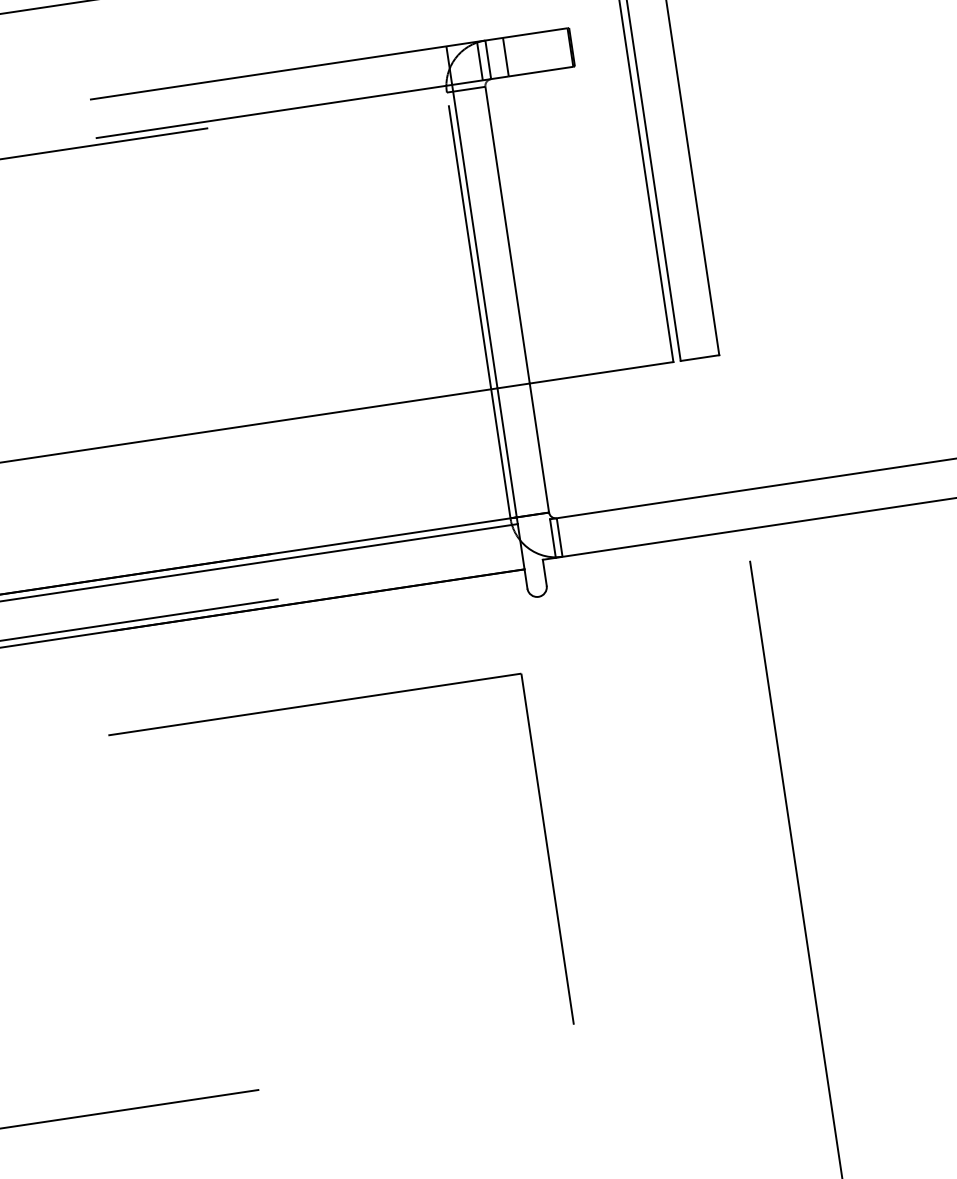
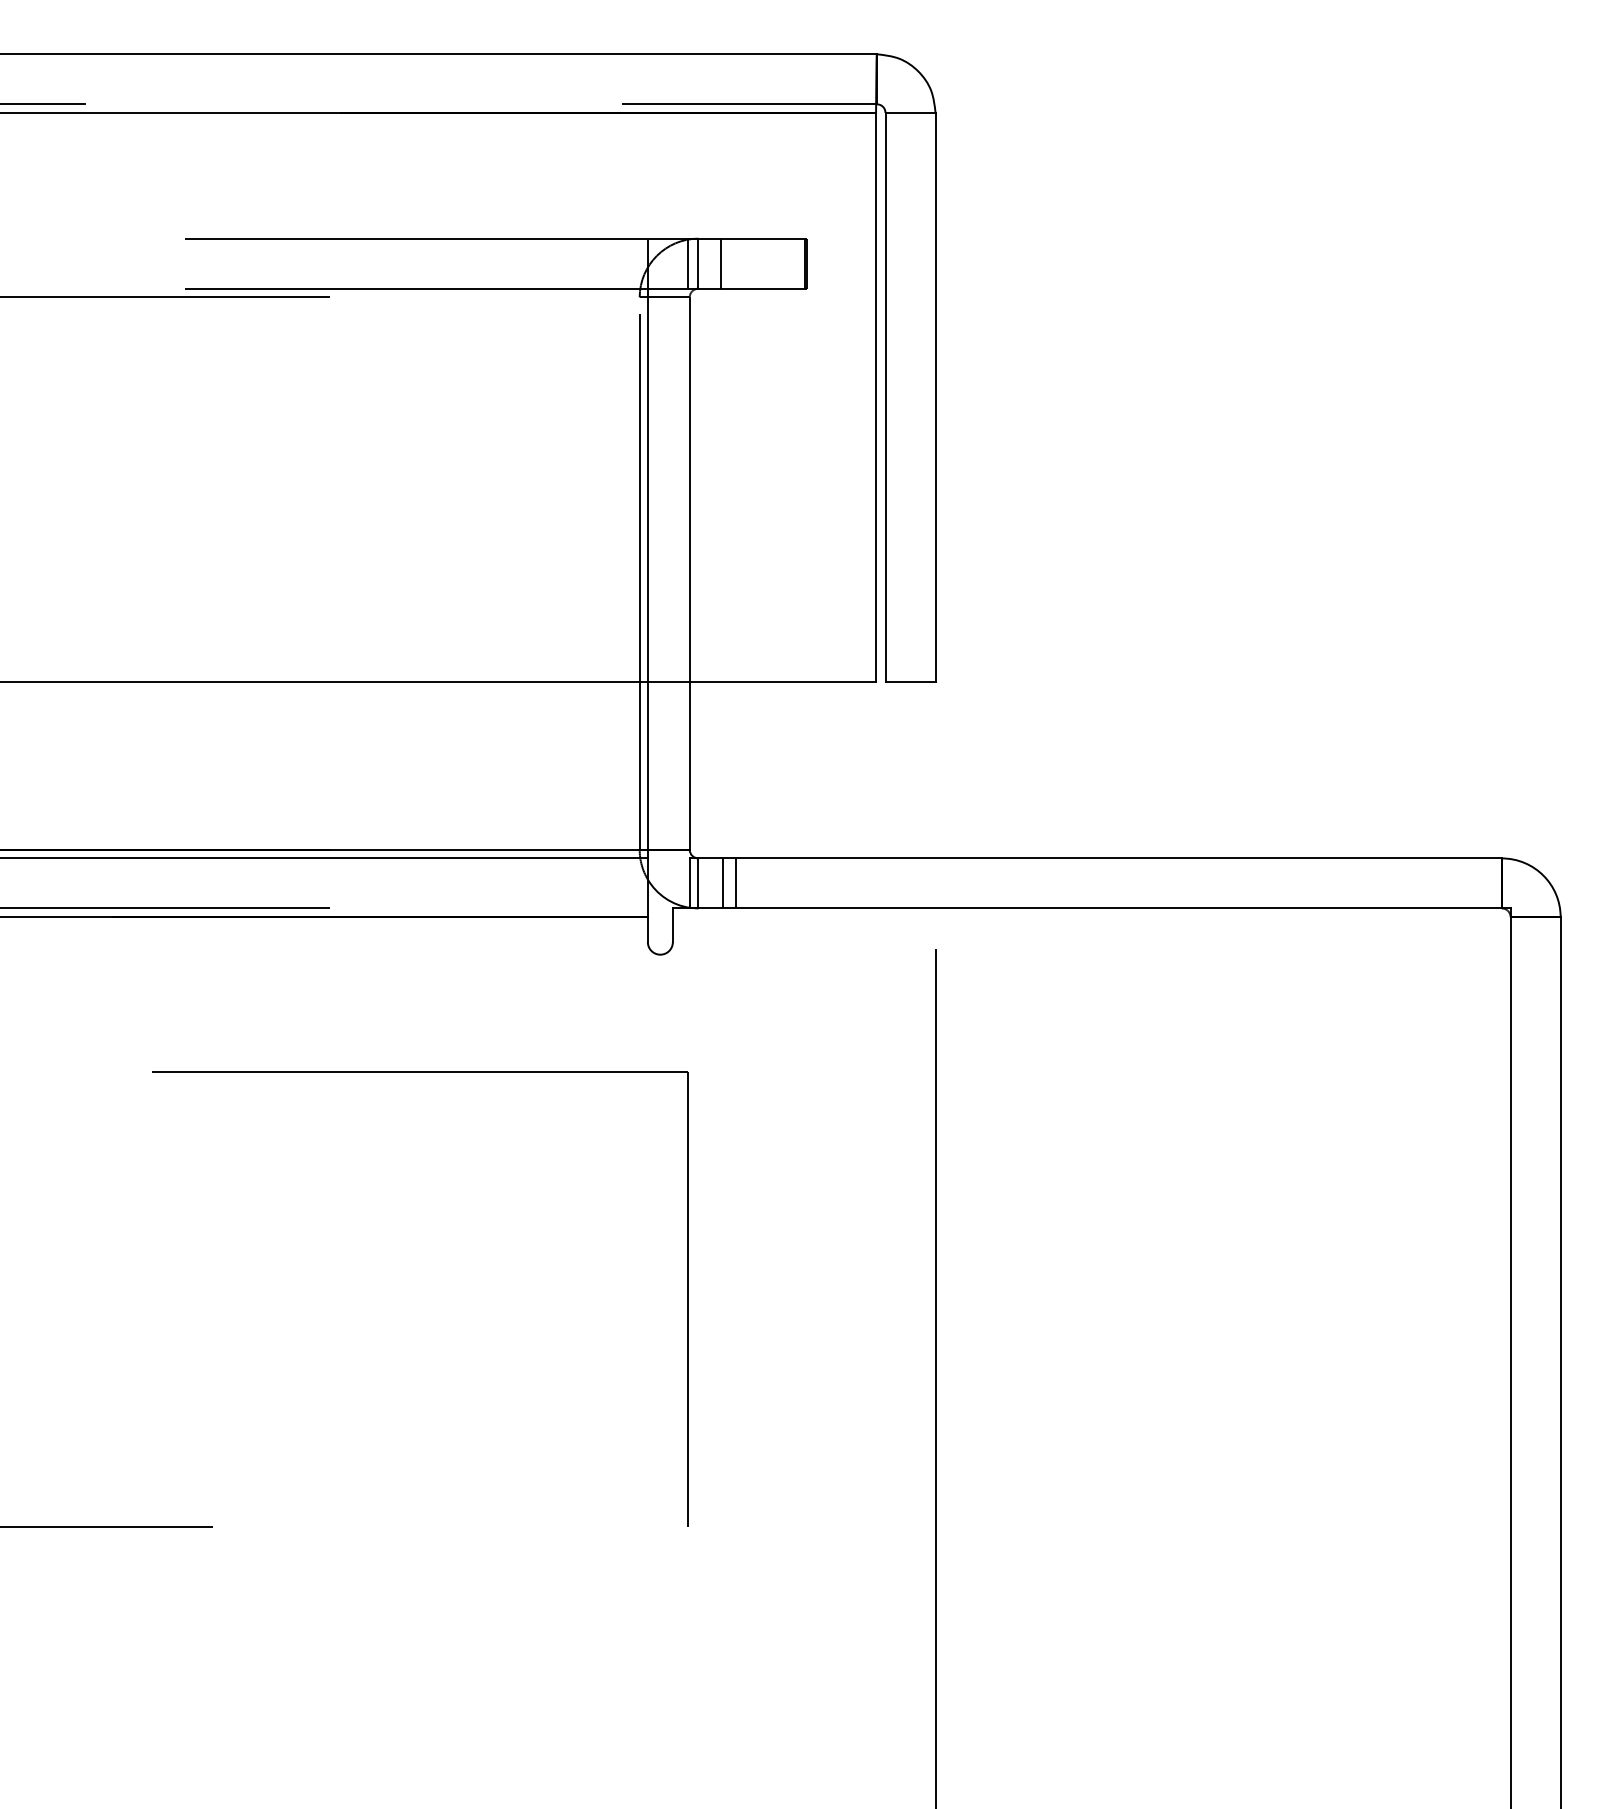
line: (588, 533) -> (735, 883), added
line: (578, 534) -> (723, 883), added
part: (315, 704) -> (420, 1072), moved

